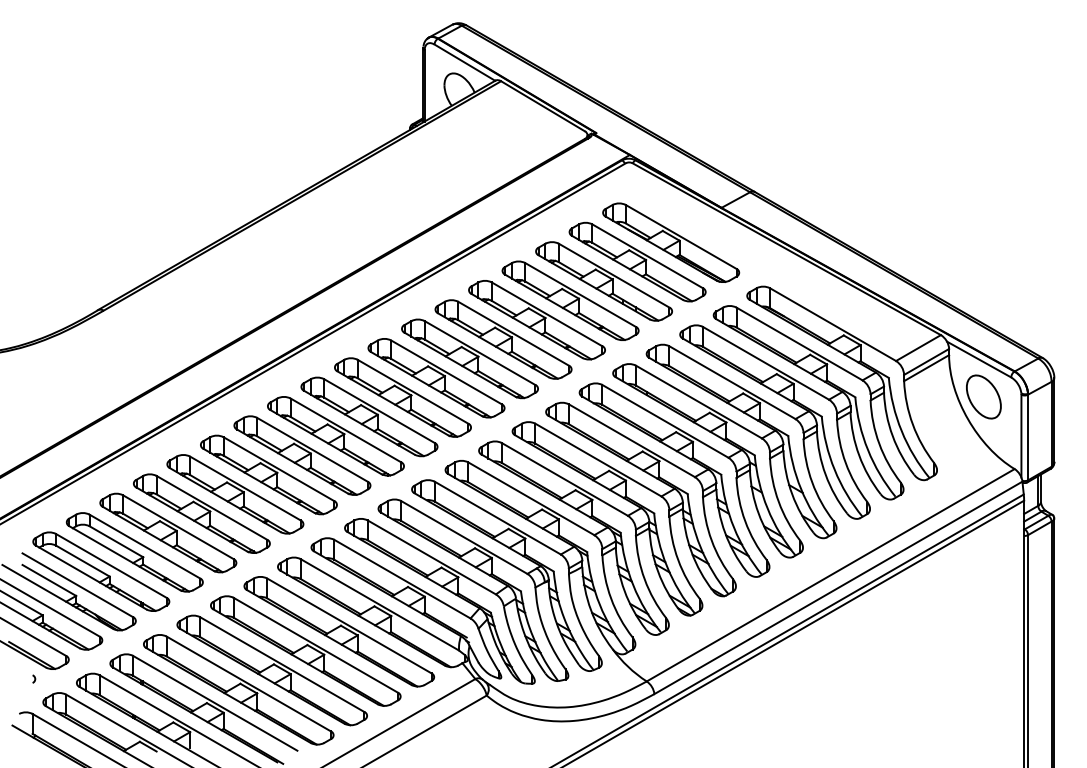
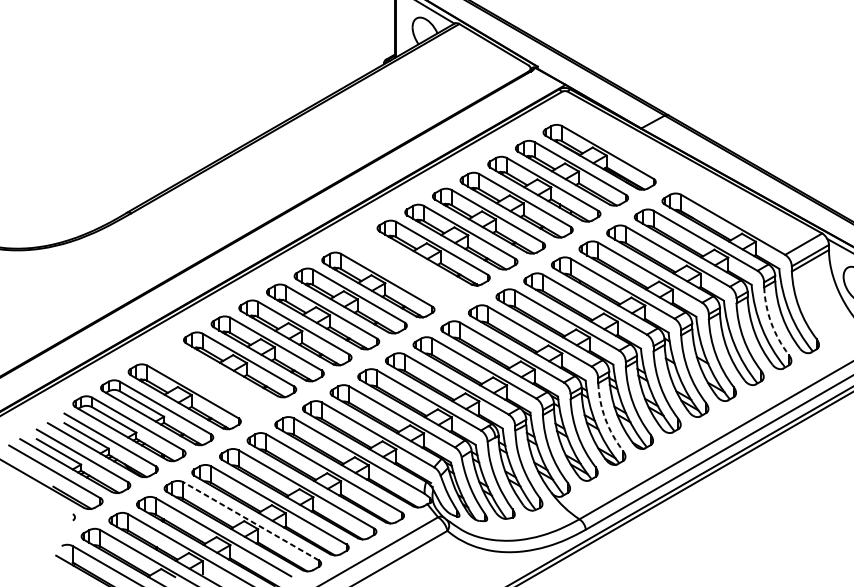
part: (436, 378) -> (406, 269), removed
arc: (879, 443) -> (771, 322), solid -> dashed
part: (201, 513) -> (212, 380), removed
arc: (678, 559) -> (605, 418), solid -> dashed
line: (248, 683) -> (250, 520), solid -> dashed

